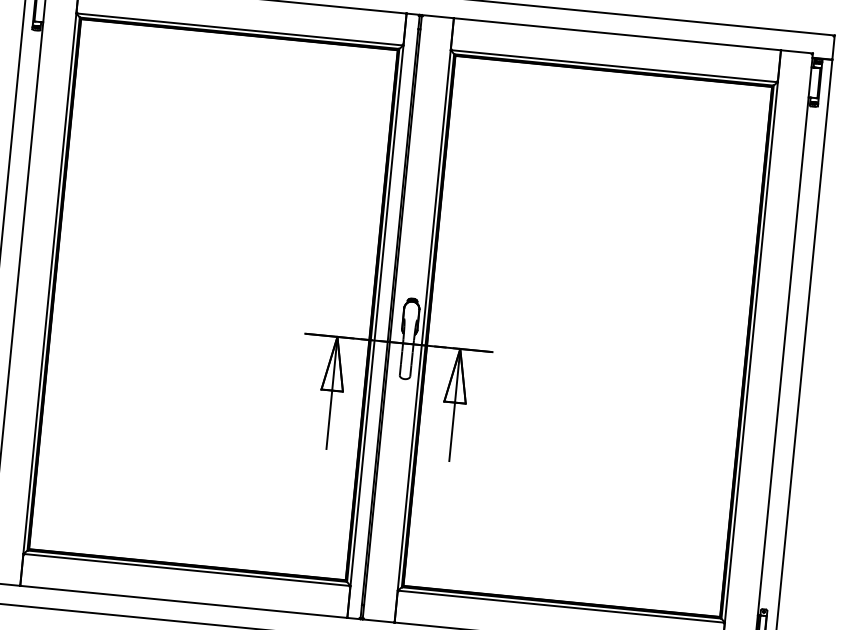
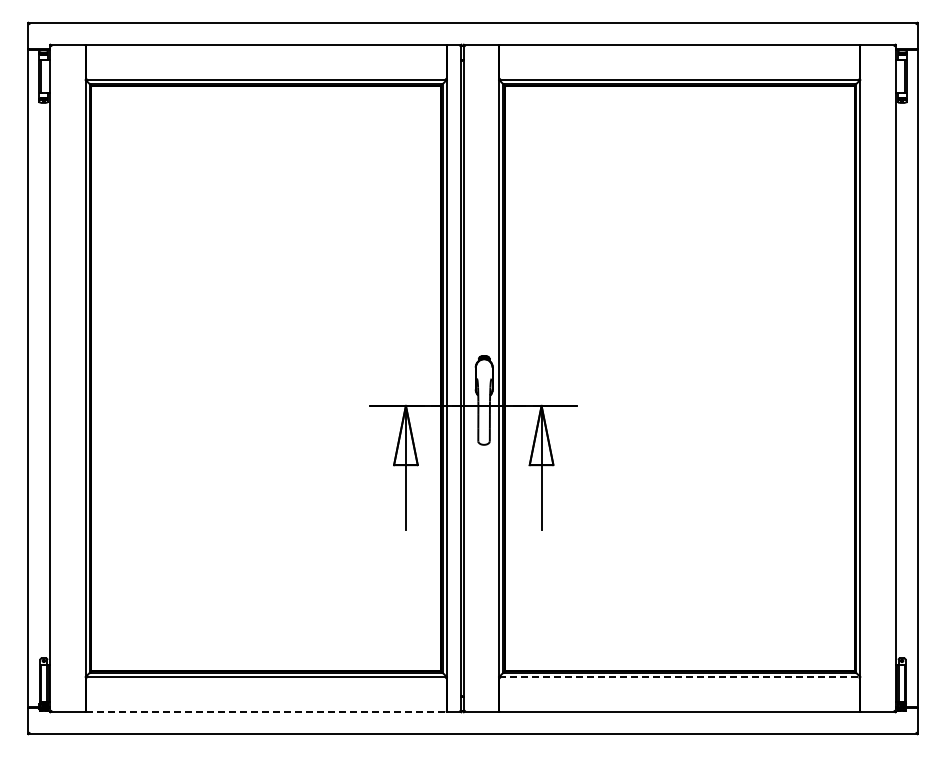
line: (184, 602) -> (266, 712), solid -> dashed
line: (561, 607) -> (679, 677), solid -> dashed

